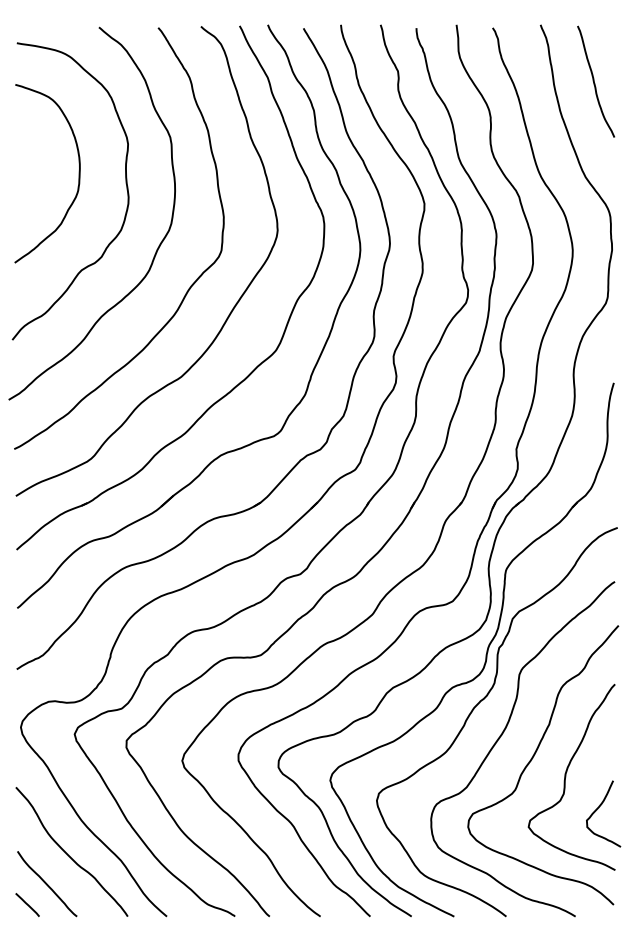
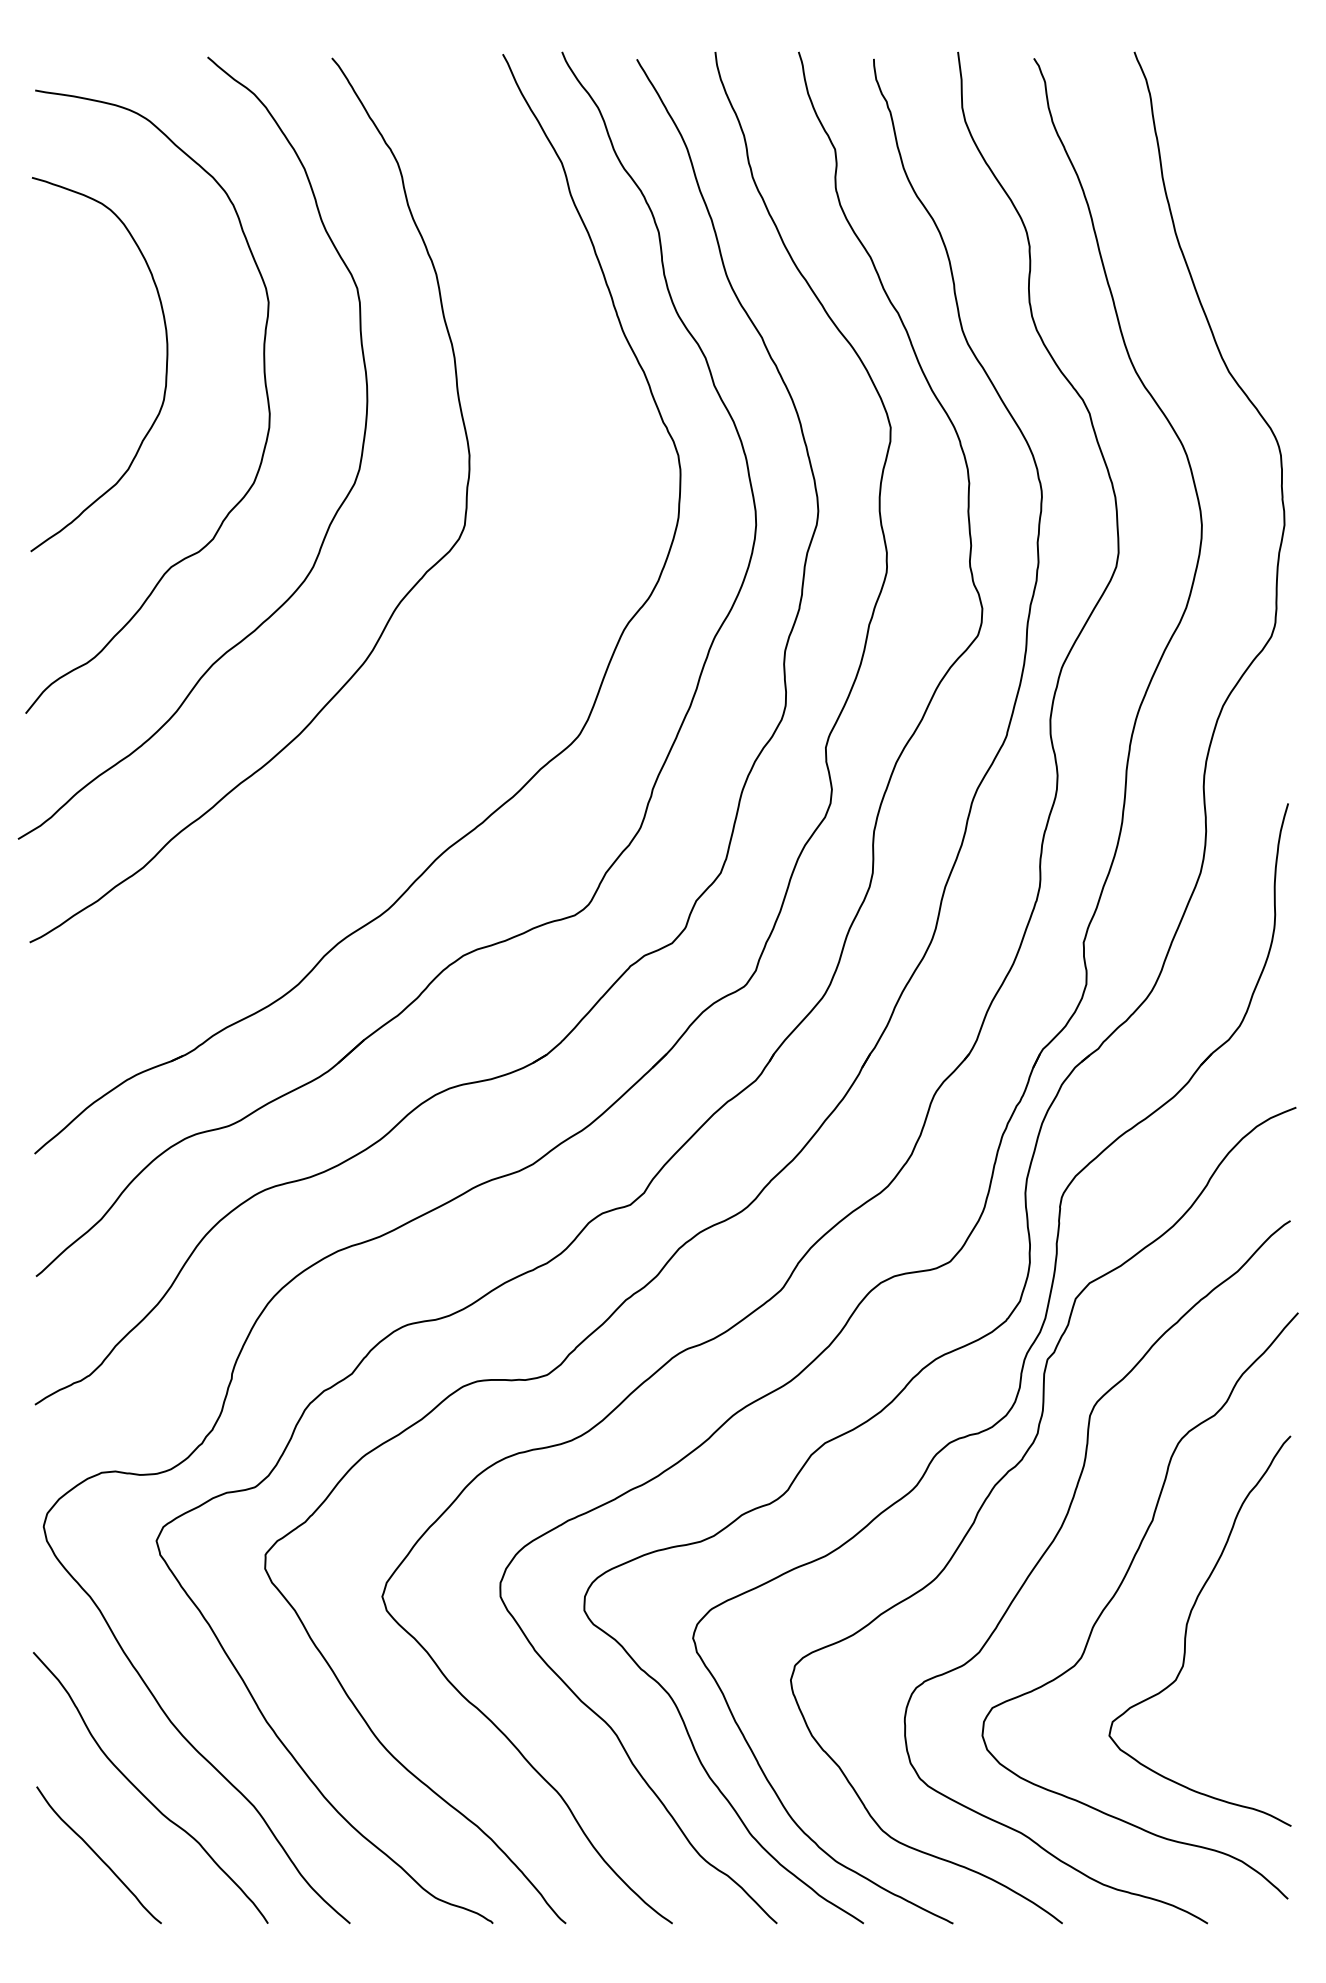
curve: (594, 81) -> (1247, 170), removed
curve: (228, 314) -> (479, 659), removed
curve: (598, 809) -> (1255, 1698), removed
line: (27, 904) -> (57, 1898), removed

